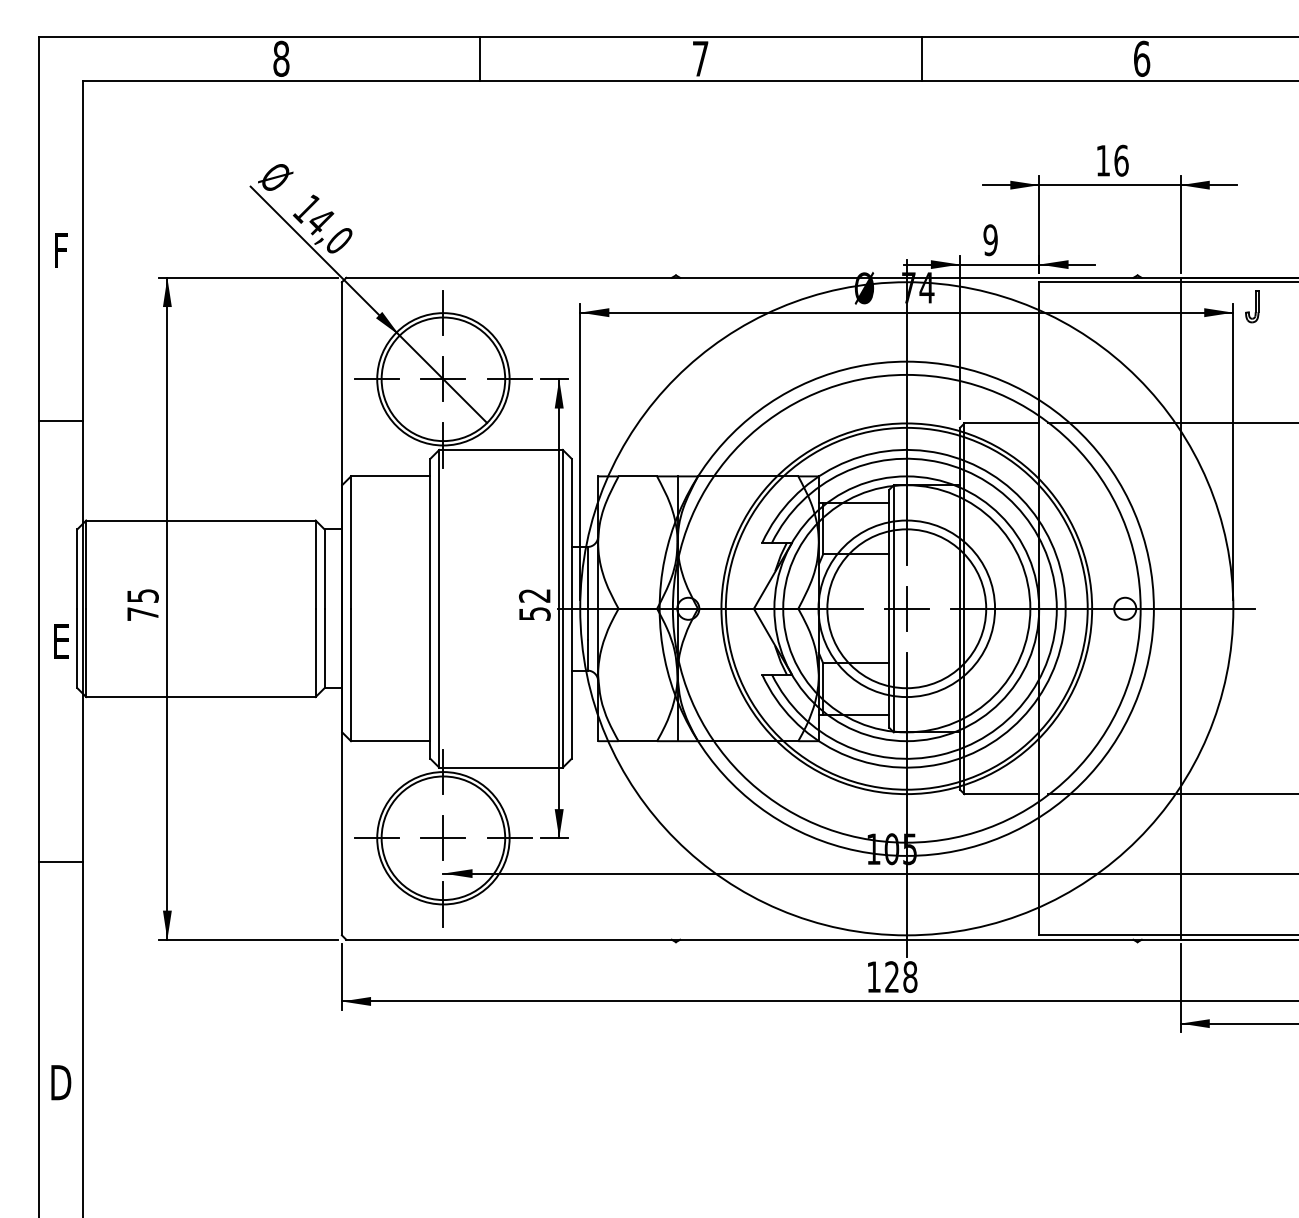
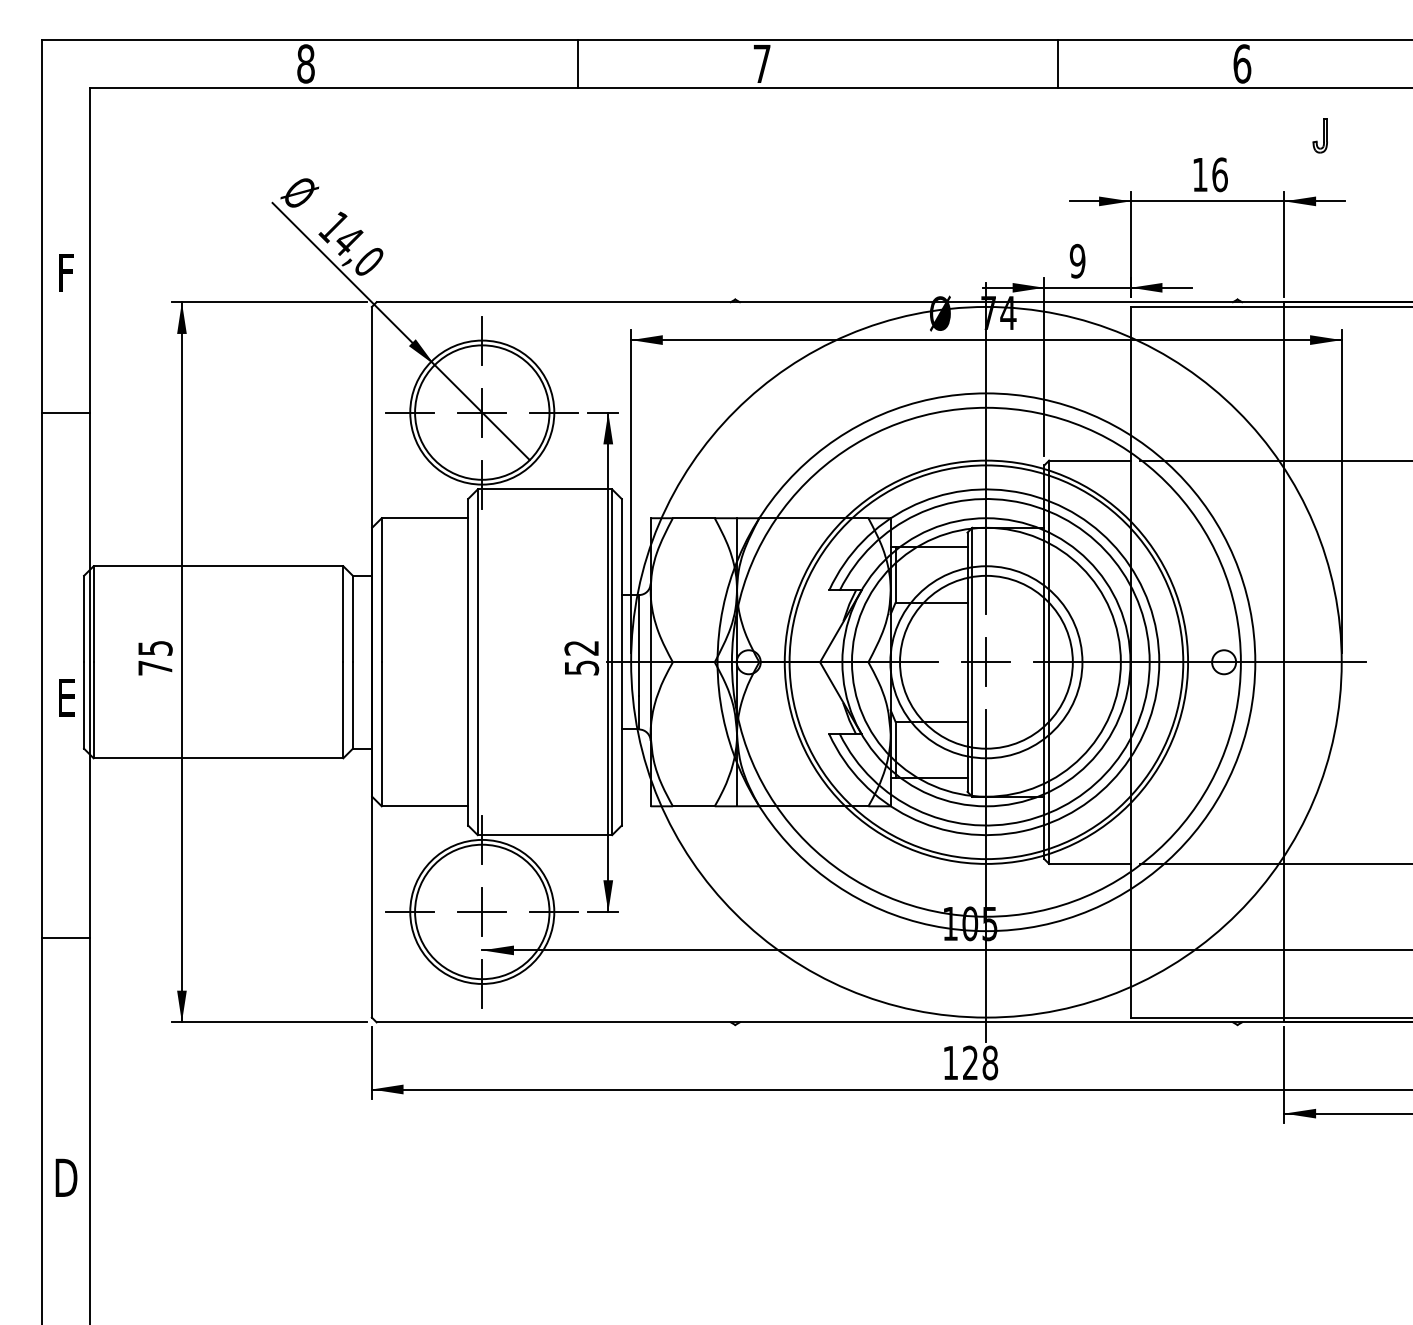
line: (480, 58) -> (577, 63), moved
line: (921, 58) -> (1057, 63), moved
part: (1251, 306) -> (1319, 135), moved
line: (61, 420) -> (66, 412), moved

